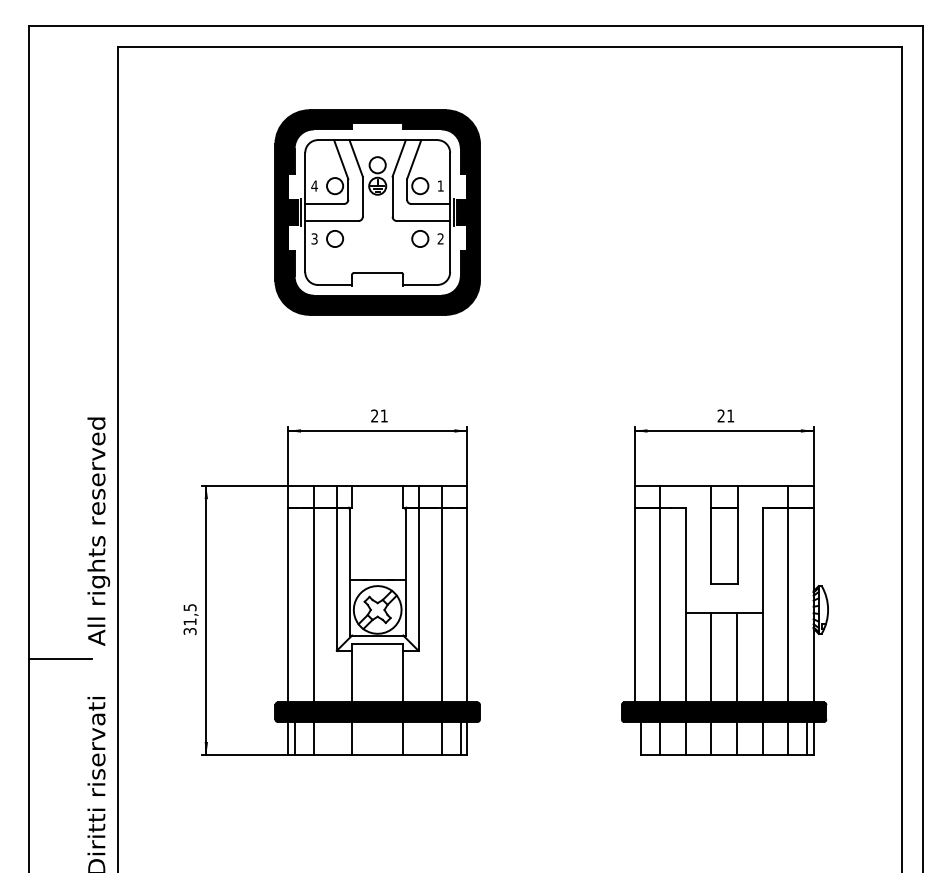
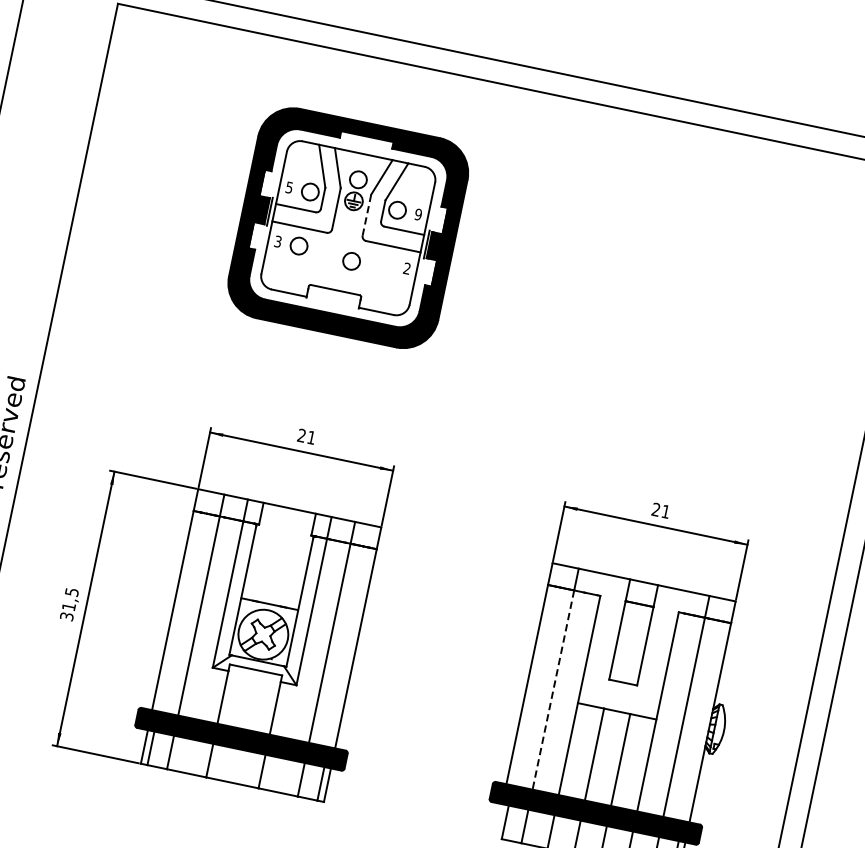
text: (314, 185) -> (289, 187), 4 -> 5
text: (440, 185) -> (418, 213), 1 -> 9
line: (392, 196) -> (366, 214), solid -> dashed
circle: (420, 238) -> (351, 260), moved
line: (660, 605) -> (553, 690), solid -> dashed

